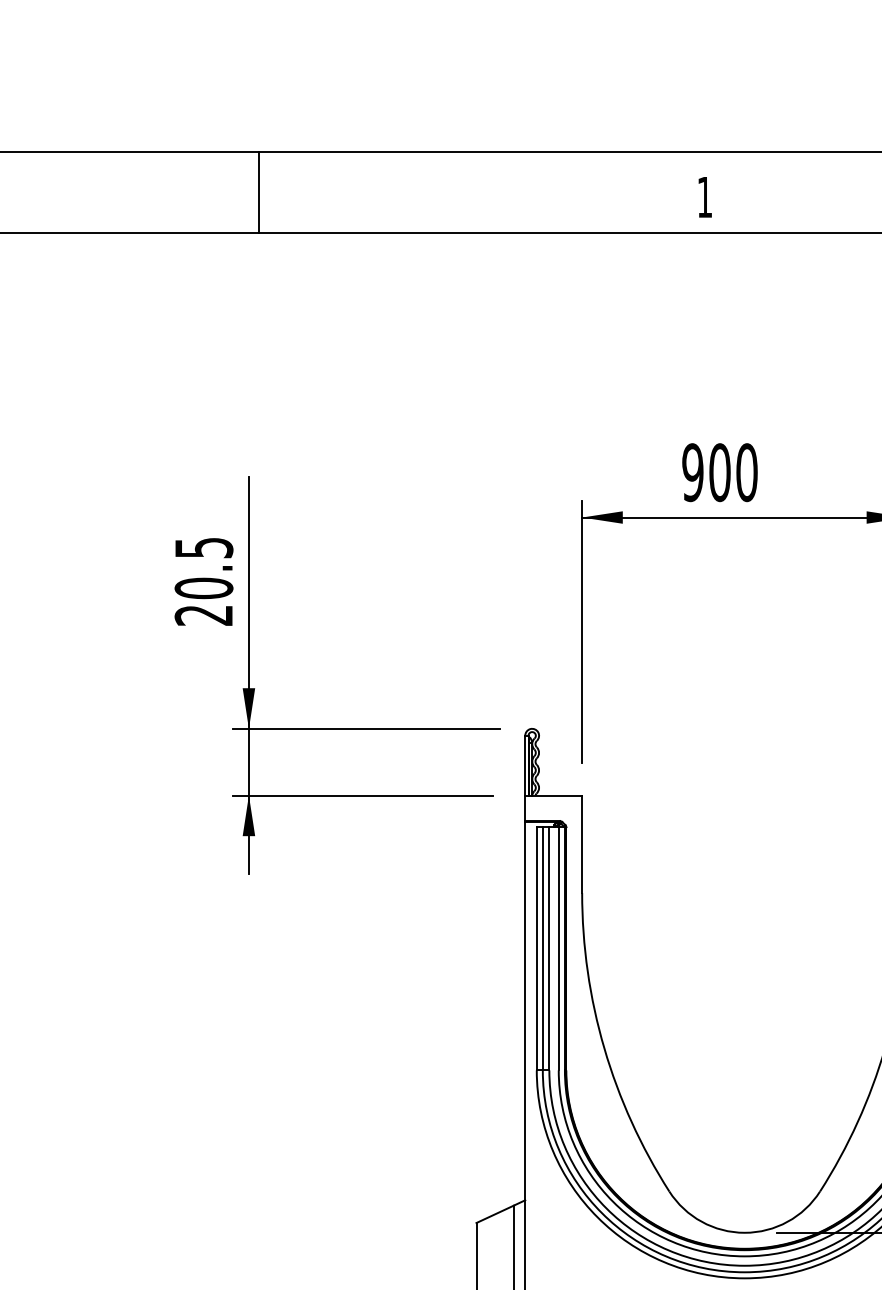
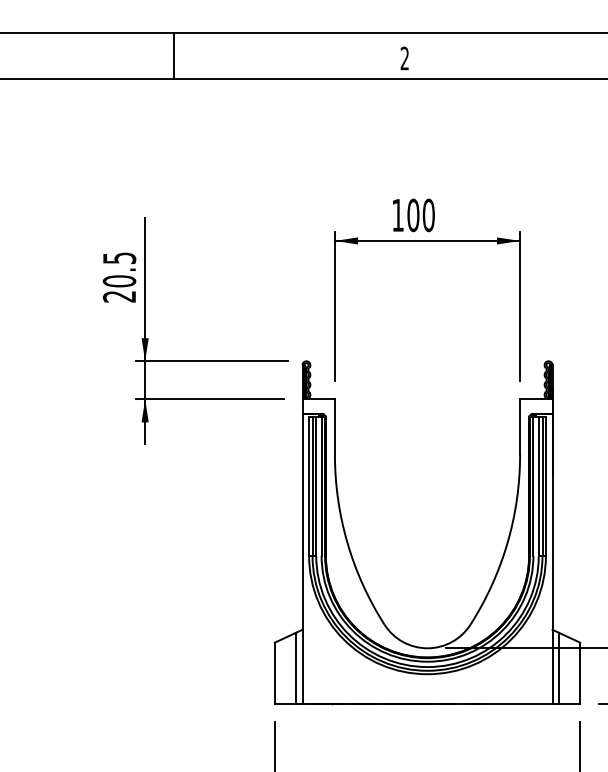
line: (258, 191) -> (173, 55), moved
text: (704, 195) -> (404, 57), 1 -> 2
text: (692, 472) -> (397, 215), 900 -> 100

